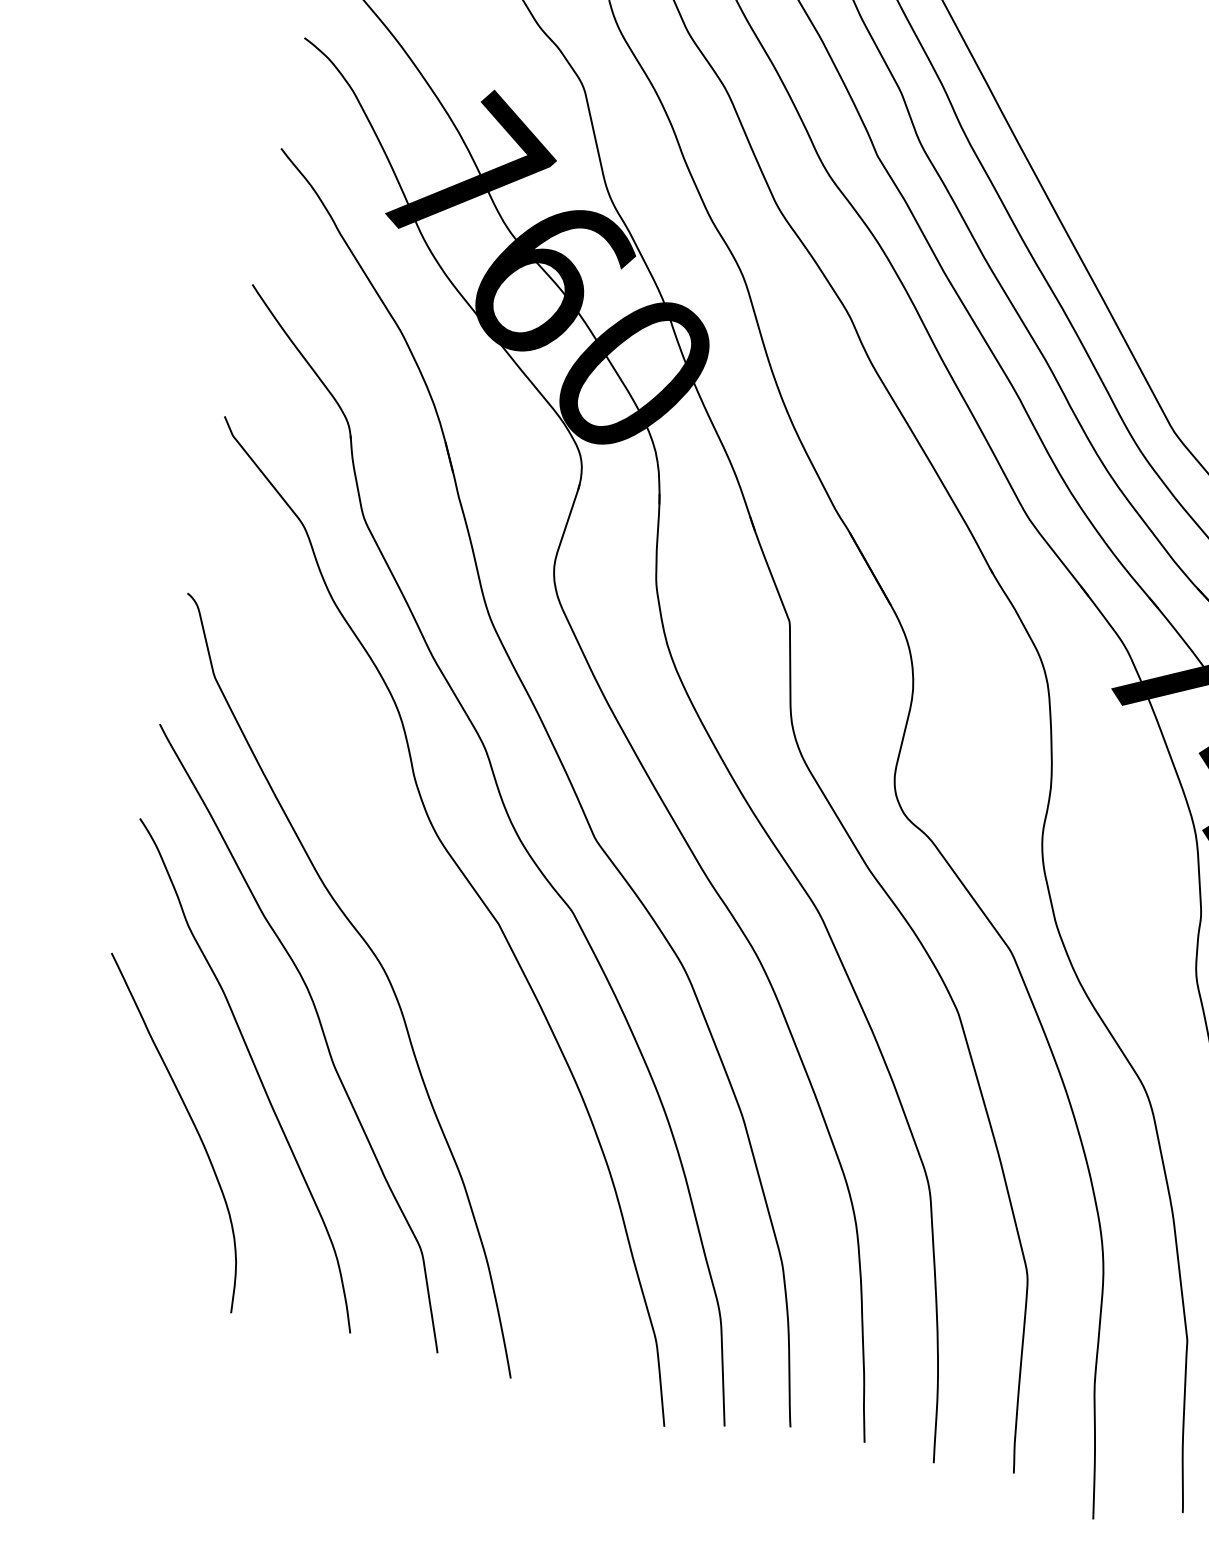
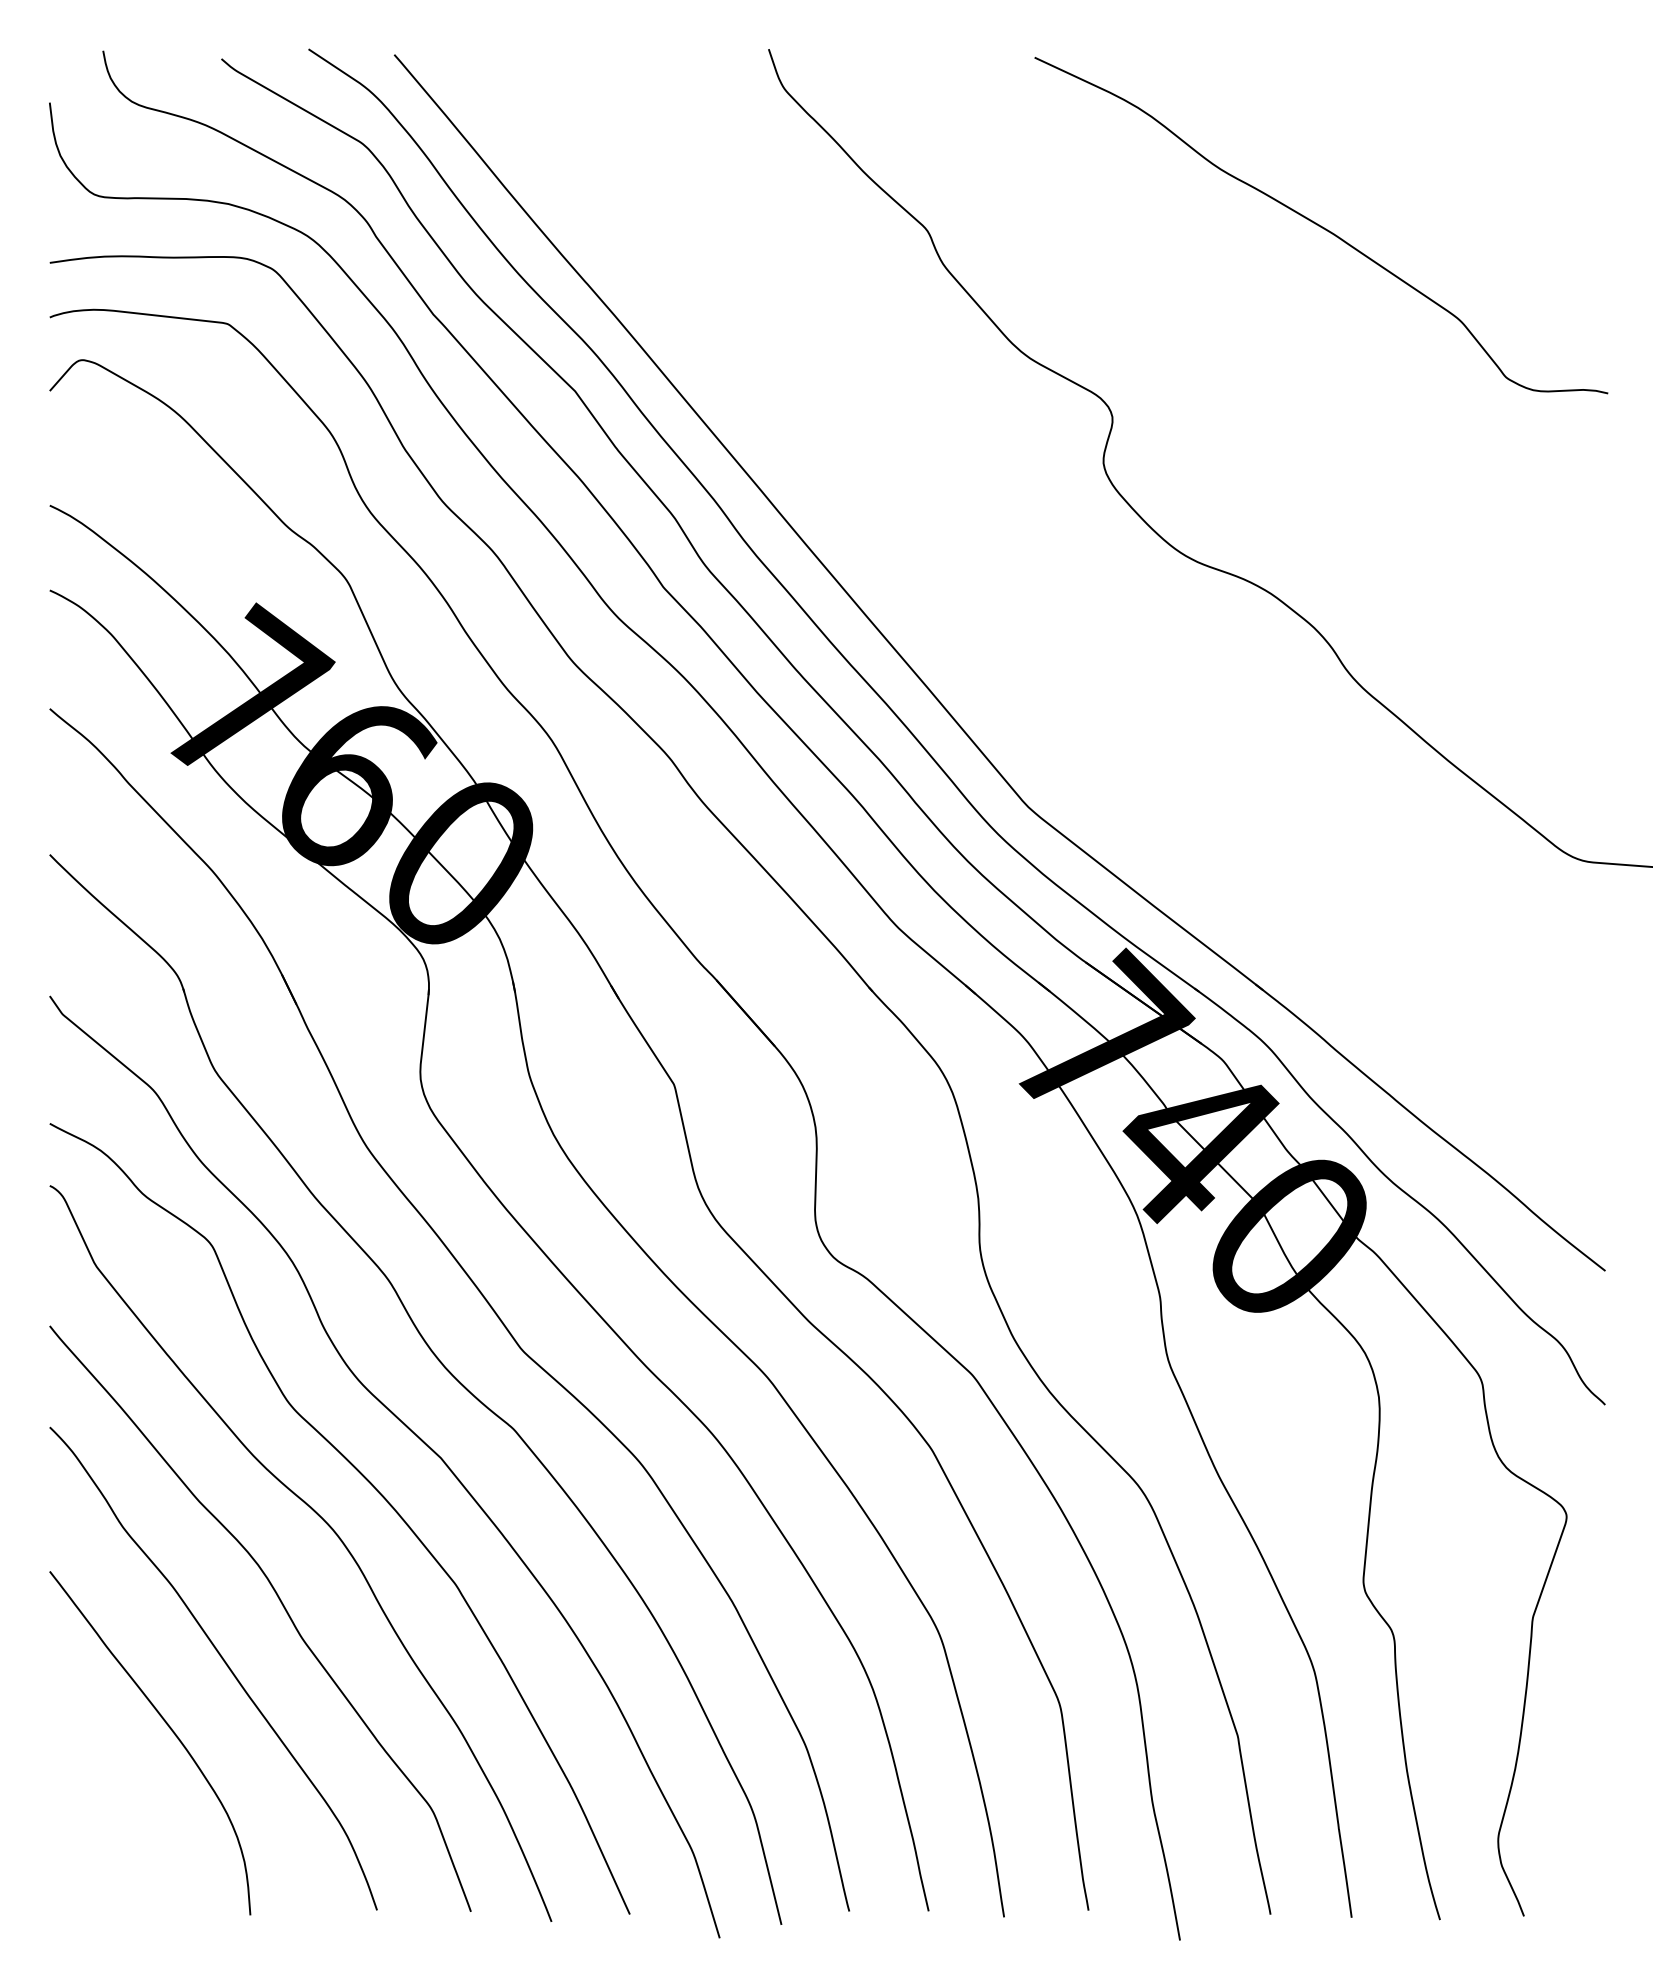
curve: (428, 936) -> (371, 1485), added

